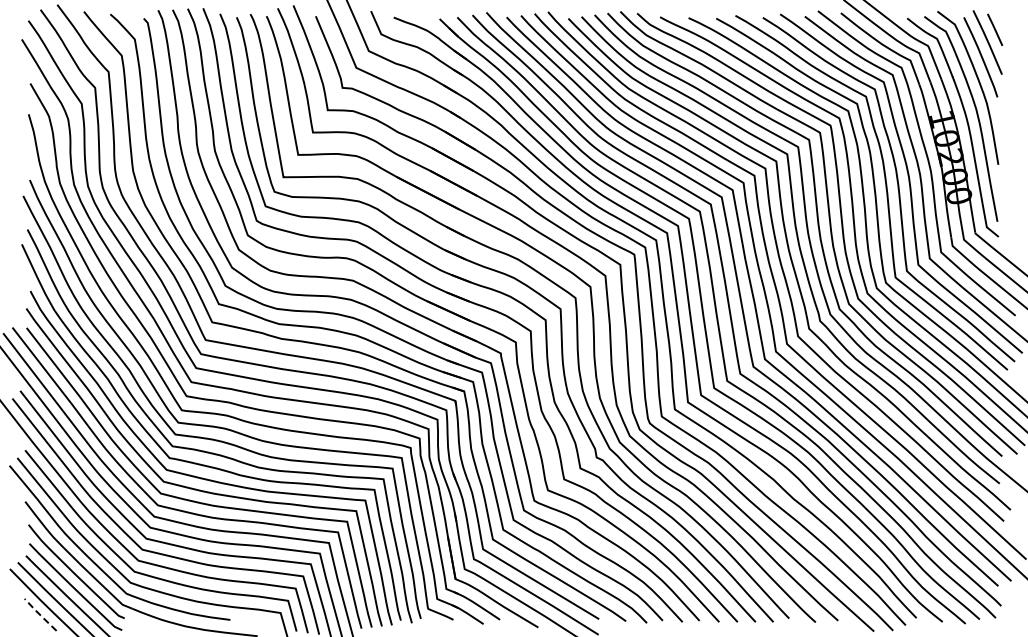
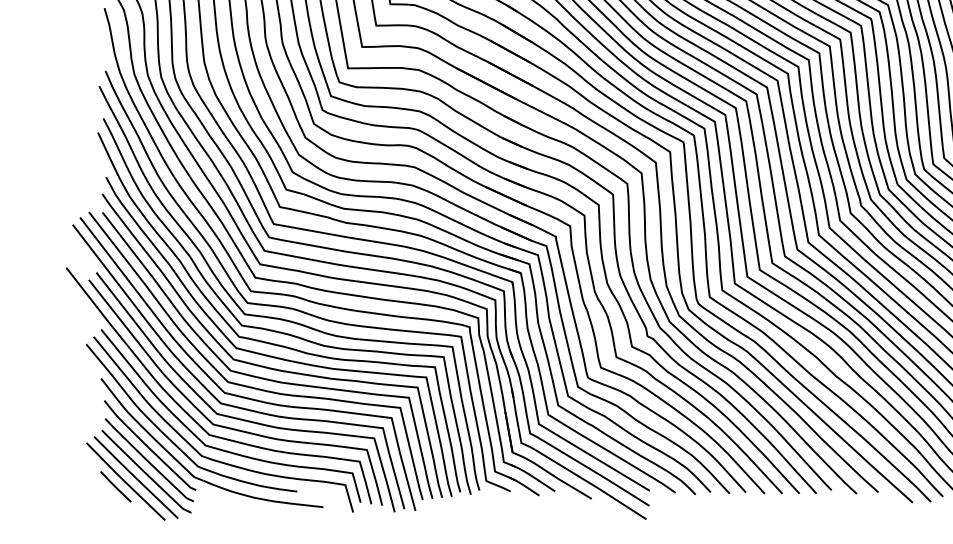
line: (40, 614) -> (115, 486), dashed -> solid

